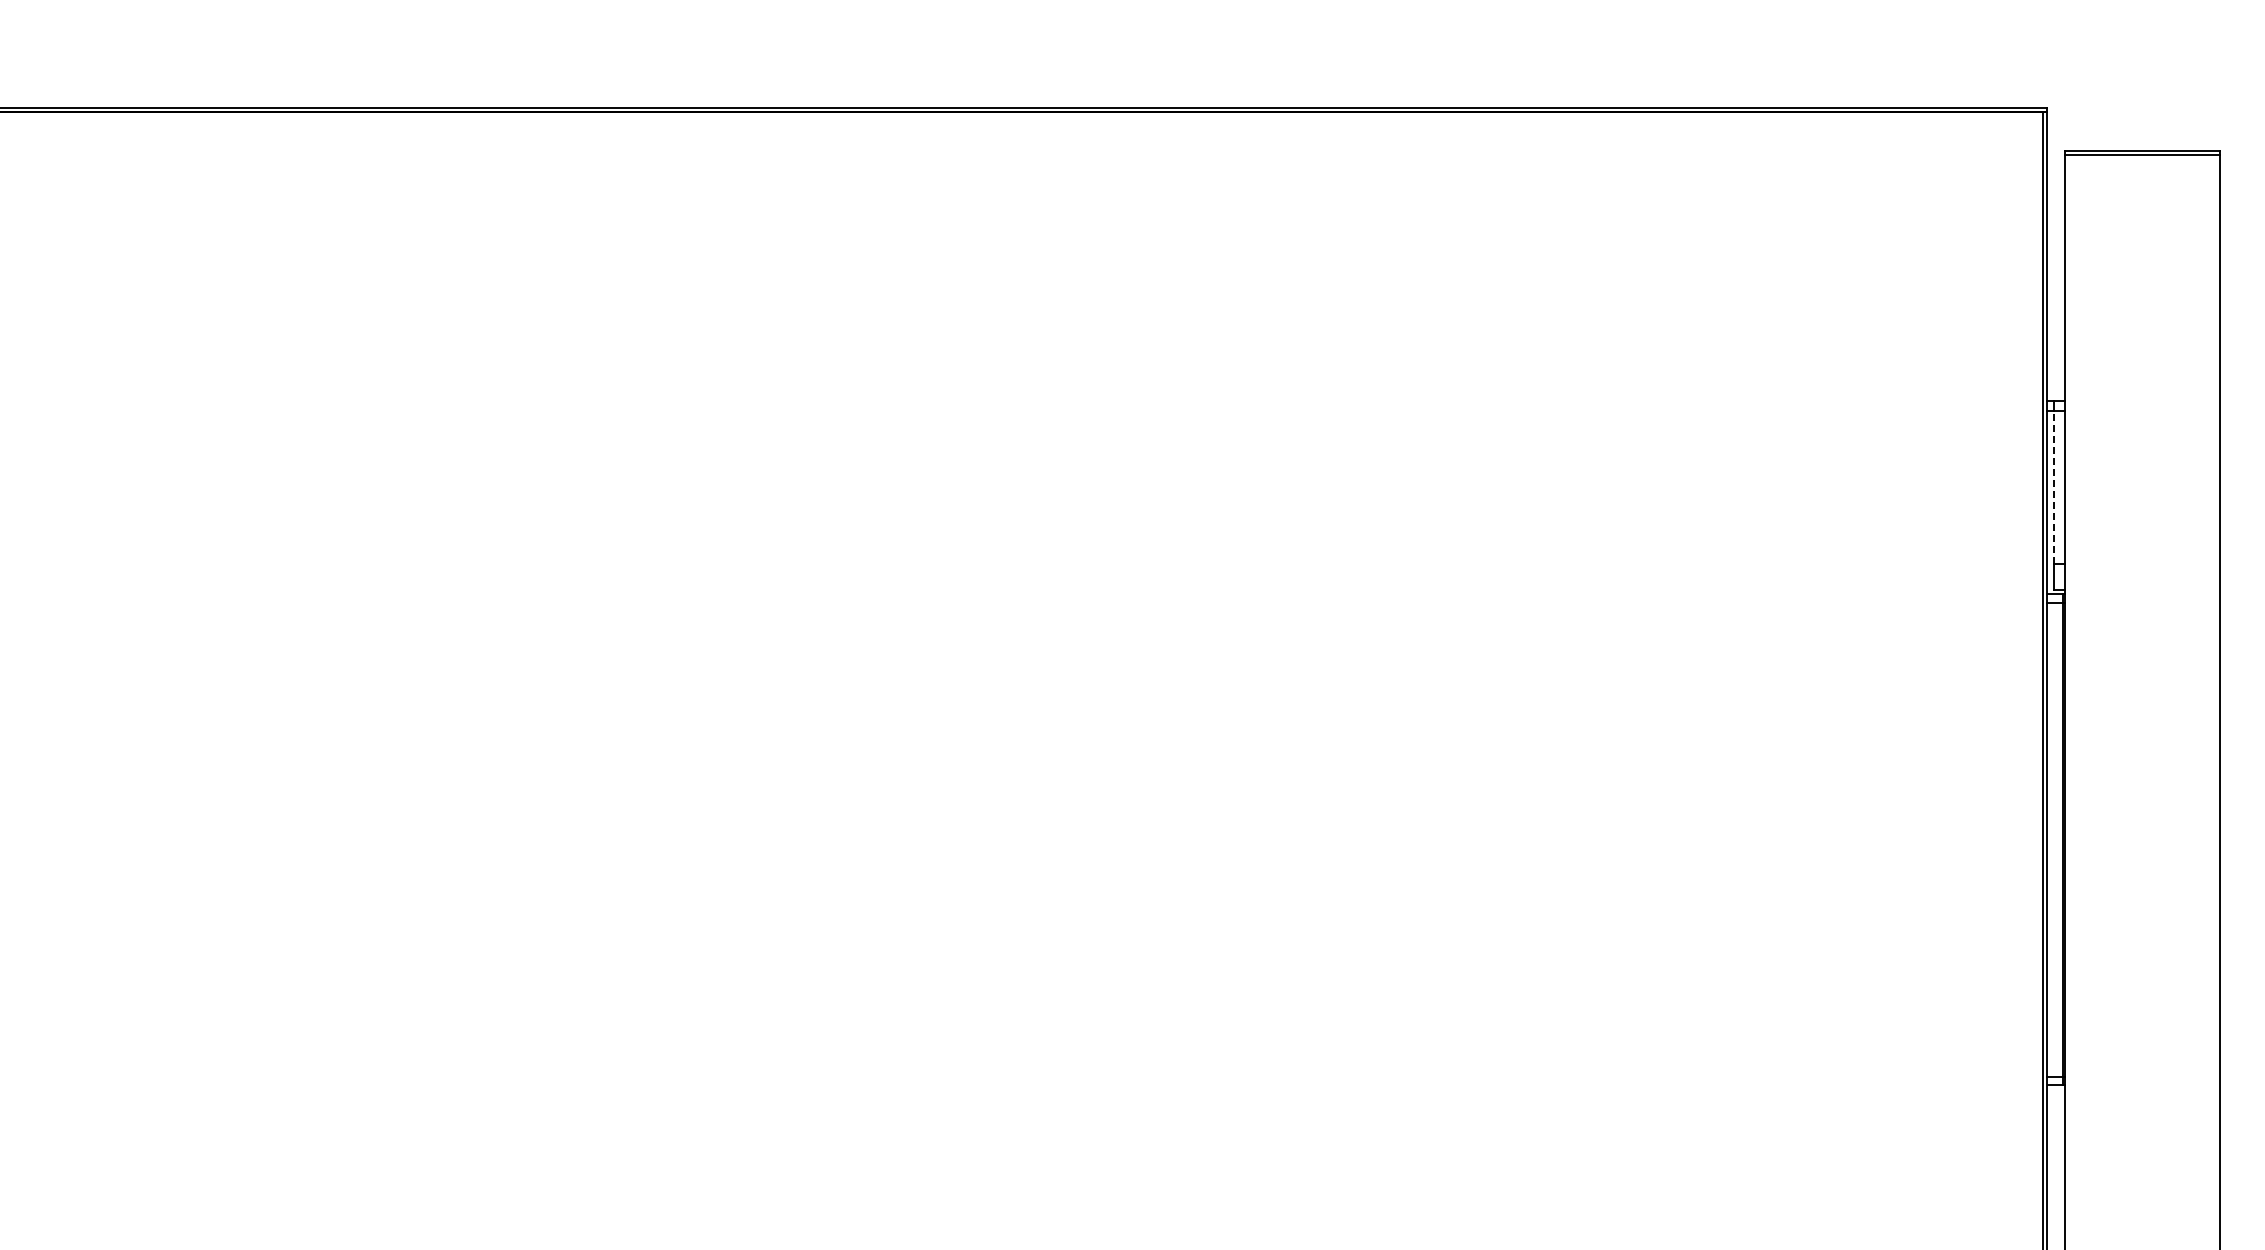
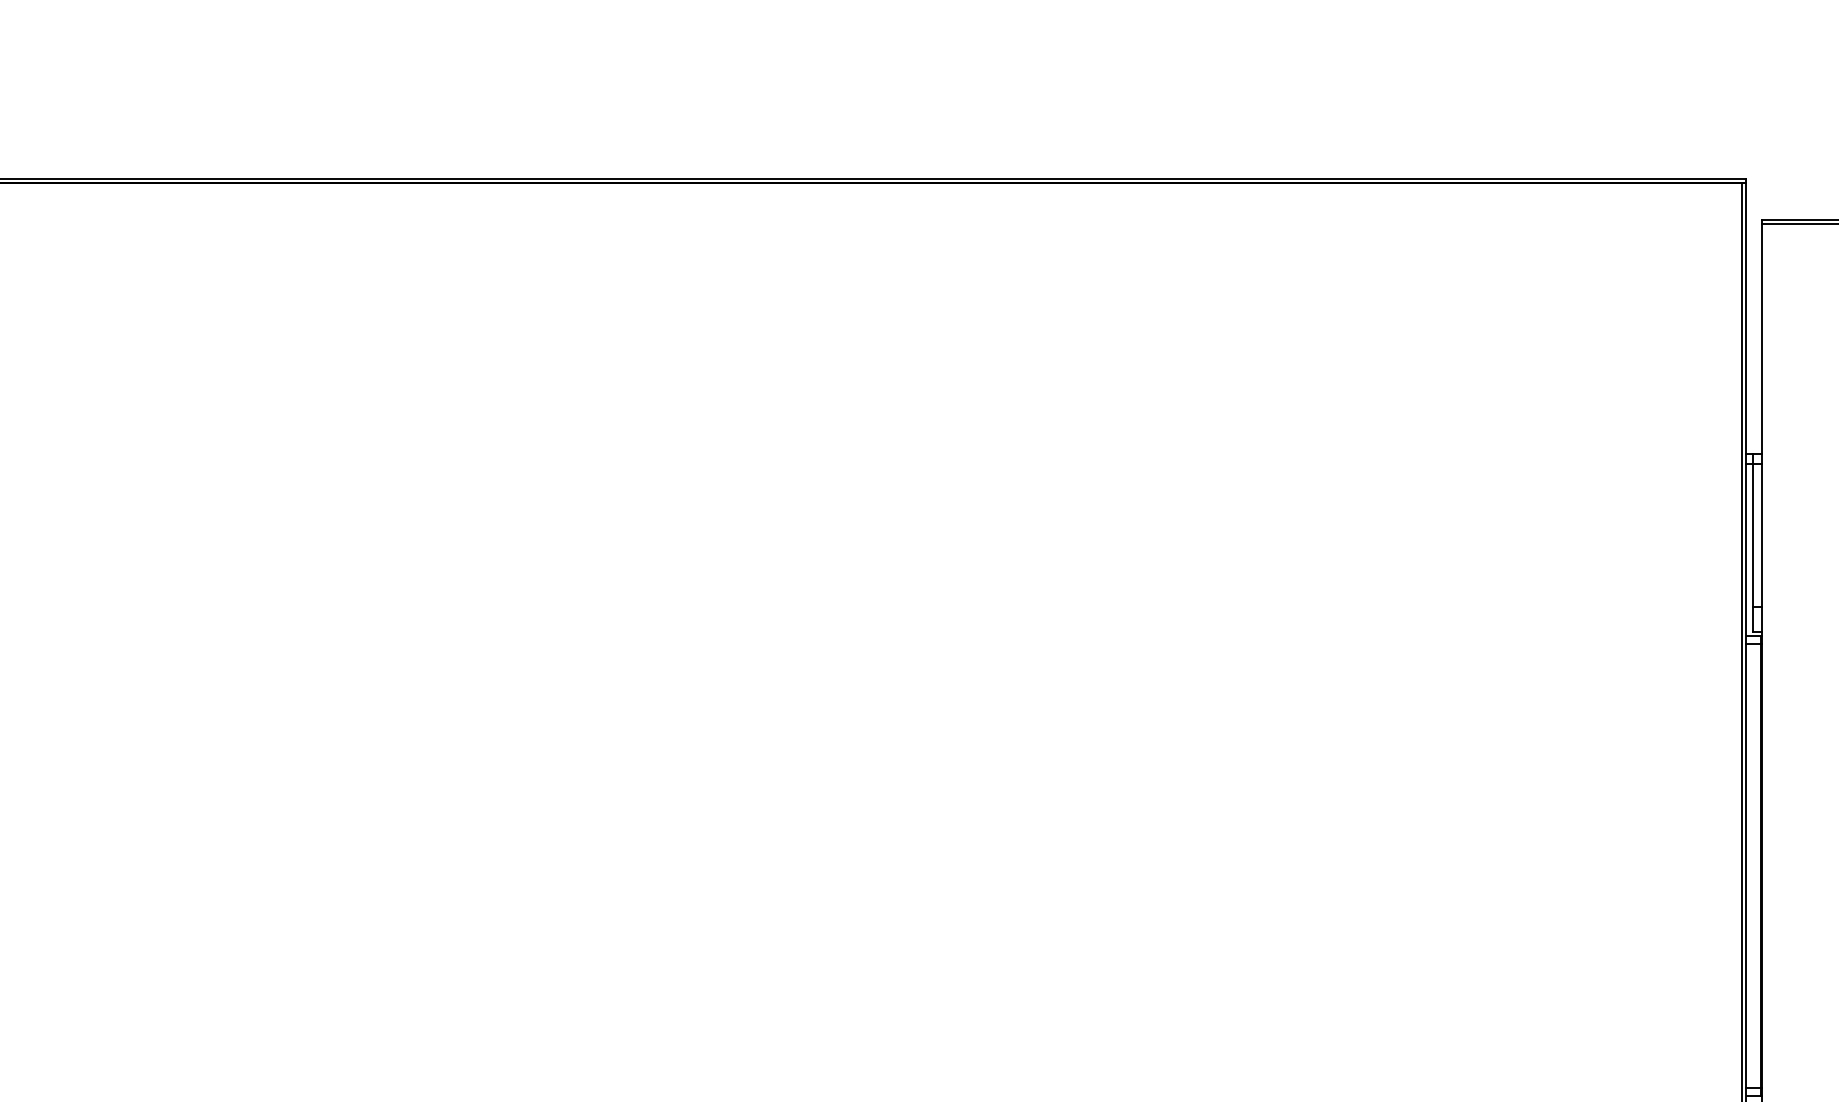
line: (2054, 487) -> (1753, 535), dashed -> solid

